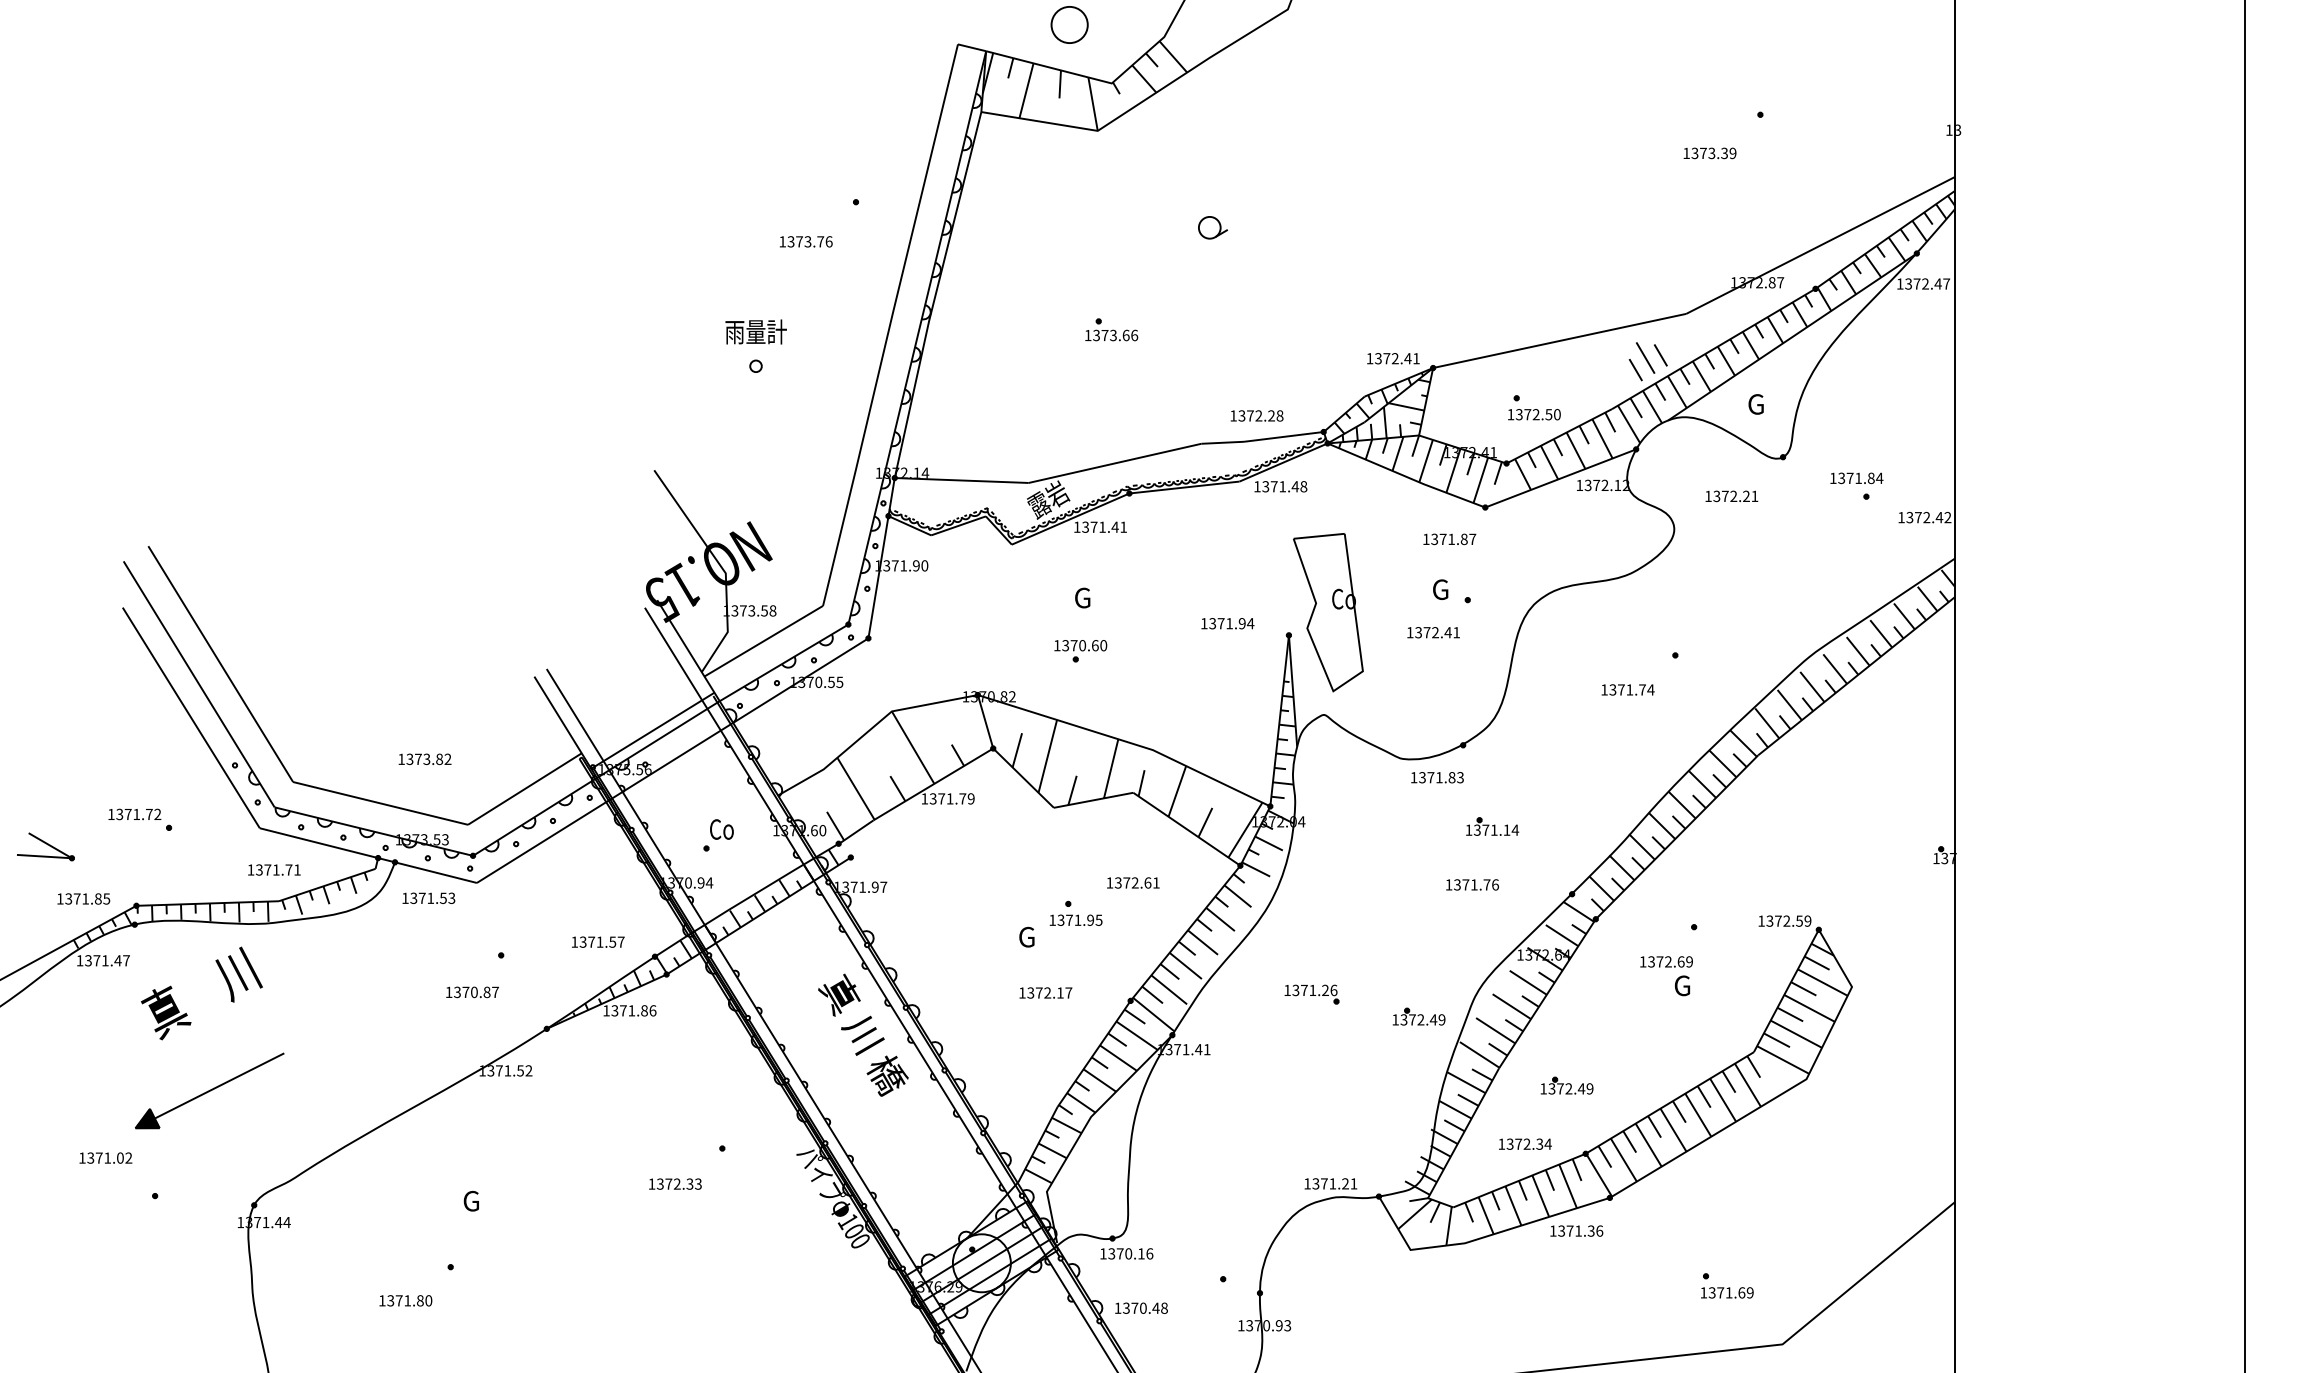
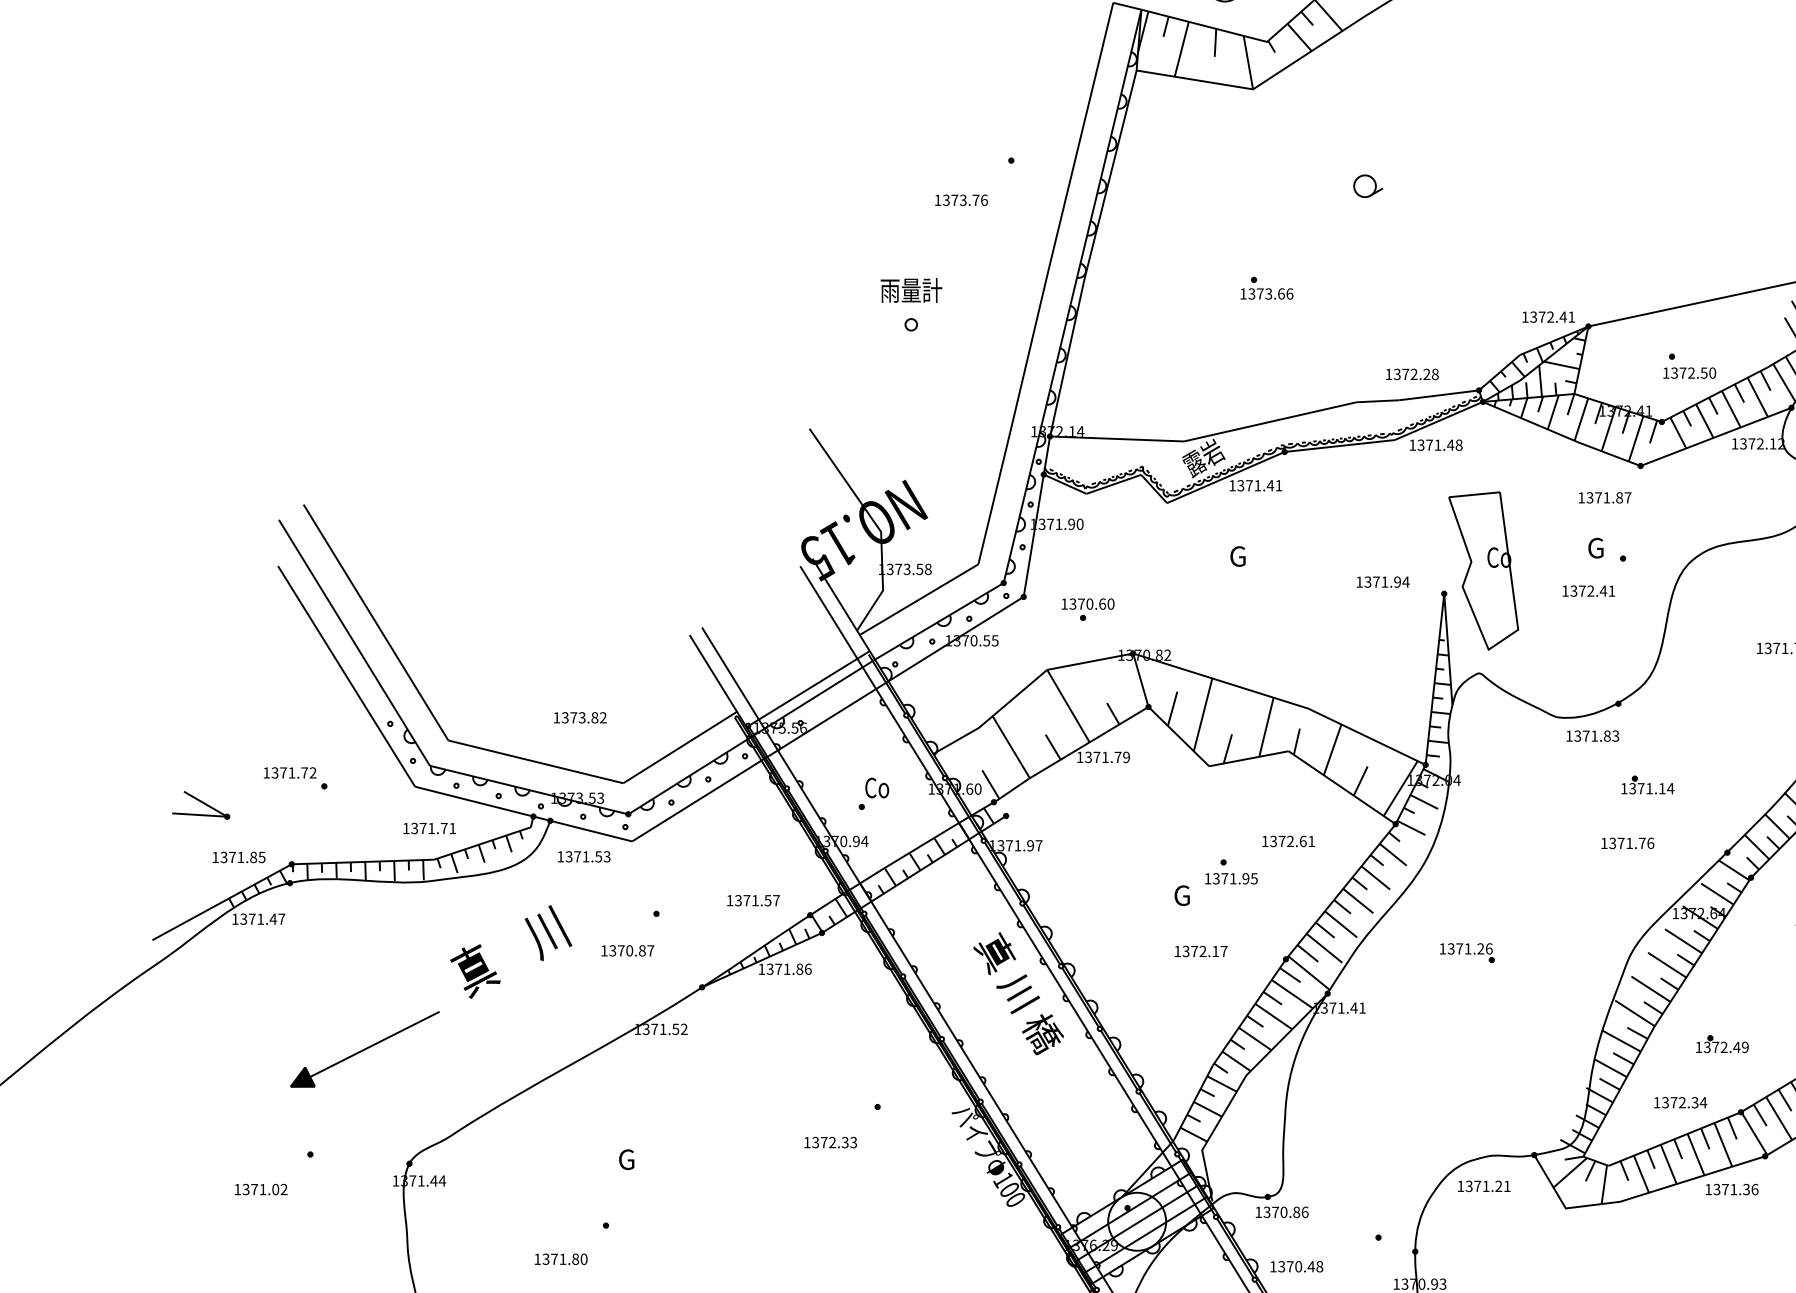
part: (1080, 651) -> (1087, 609), moved
text: (201, 993) -> (510, 951), moved
part: (1418, 1016) -> (1573, 974), removed
text: (105, 1157) -> (260, 1188), moved
text: (1330, 1183) -> (1483, 1185), moved
text: (1141, 1253) -> (1296, 1211), 1370.16 -> 1370.86

